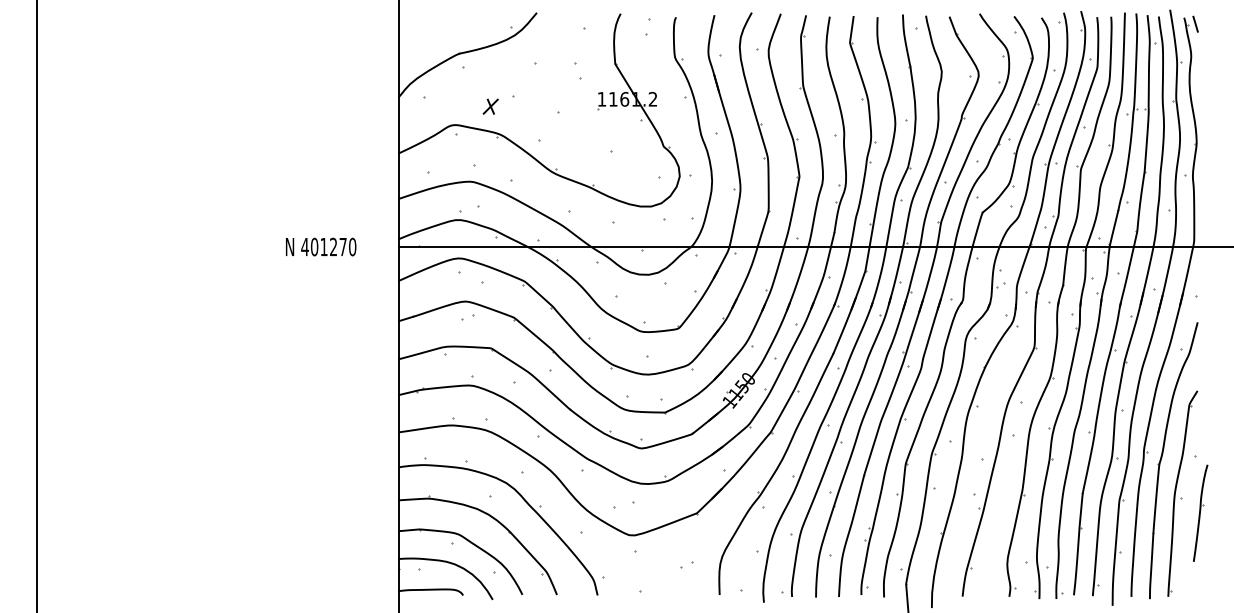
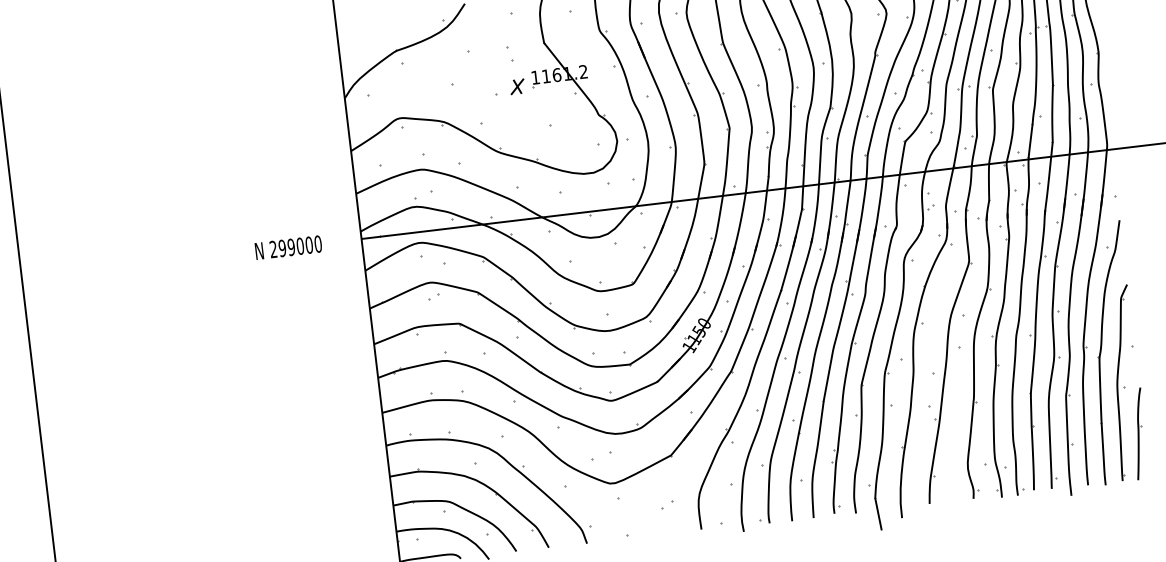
part: (490, 106) -> (517, 86), moved
text: (323, 246) -> (290, 246), 401270 -> 299000
part: (1200, 512) -> (1139, 433), moved

